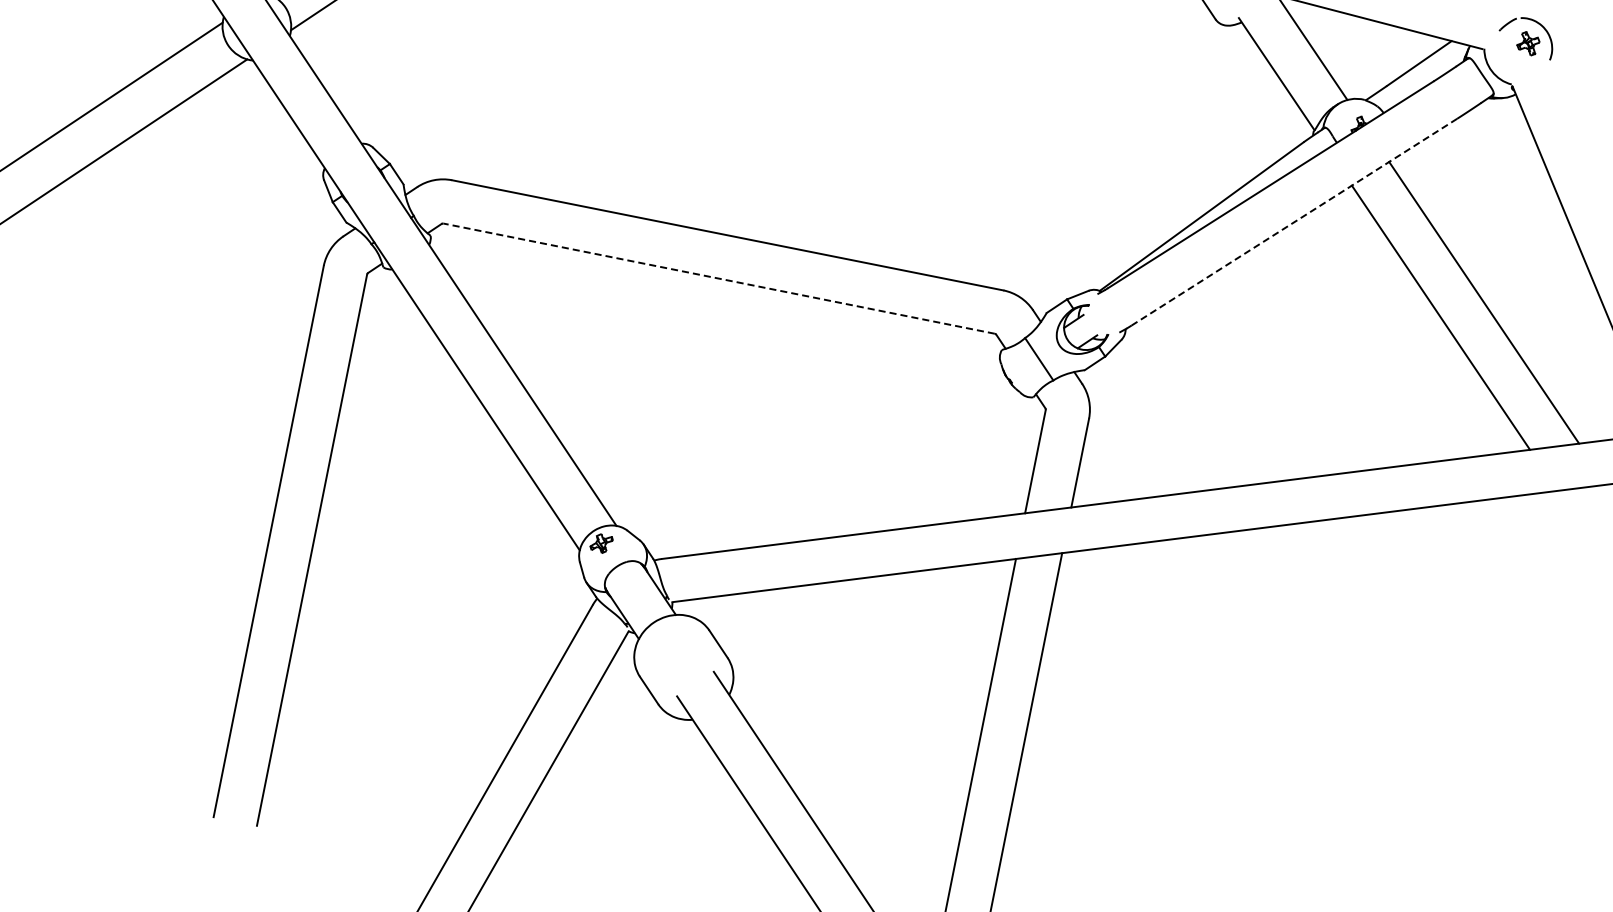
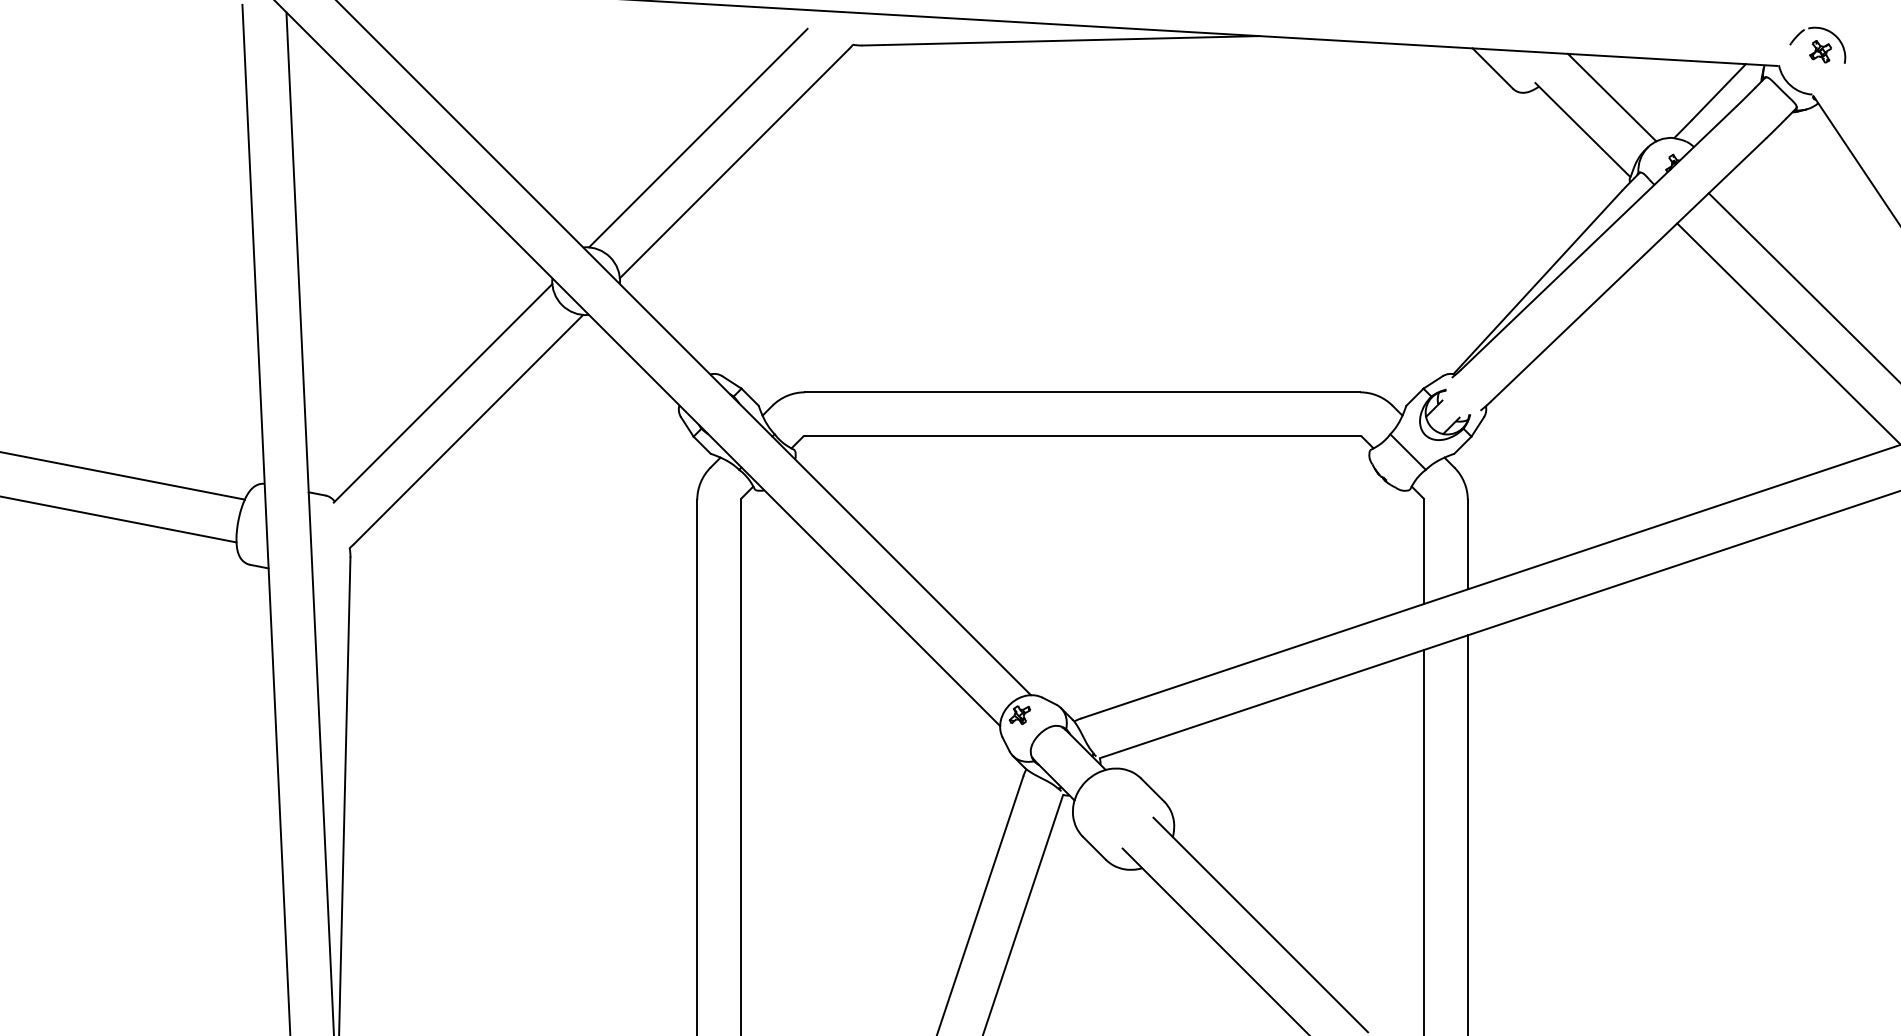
line: (1294, 222) -> (1628, 270), dashed -> solid
line: (719, 278) -> (1082, 435), dashed -> solid

